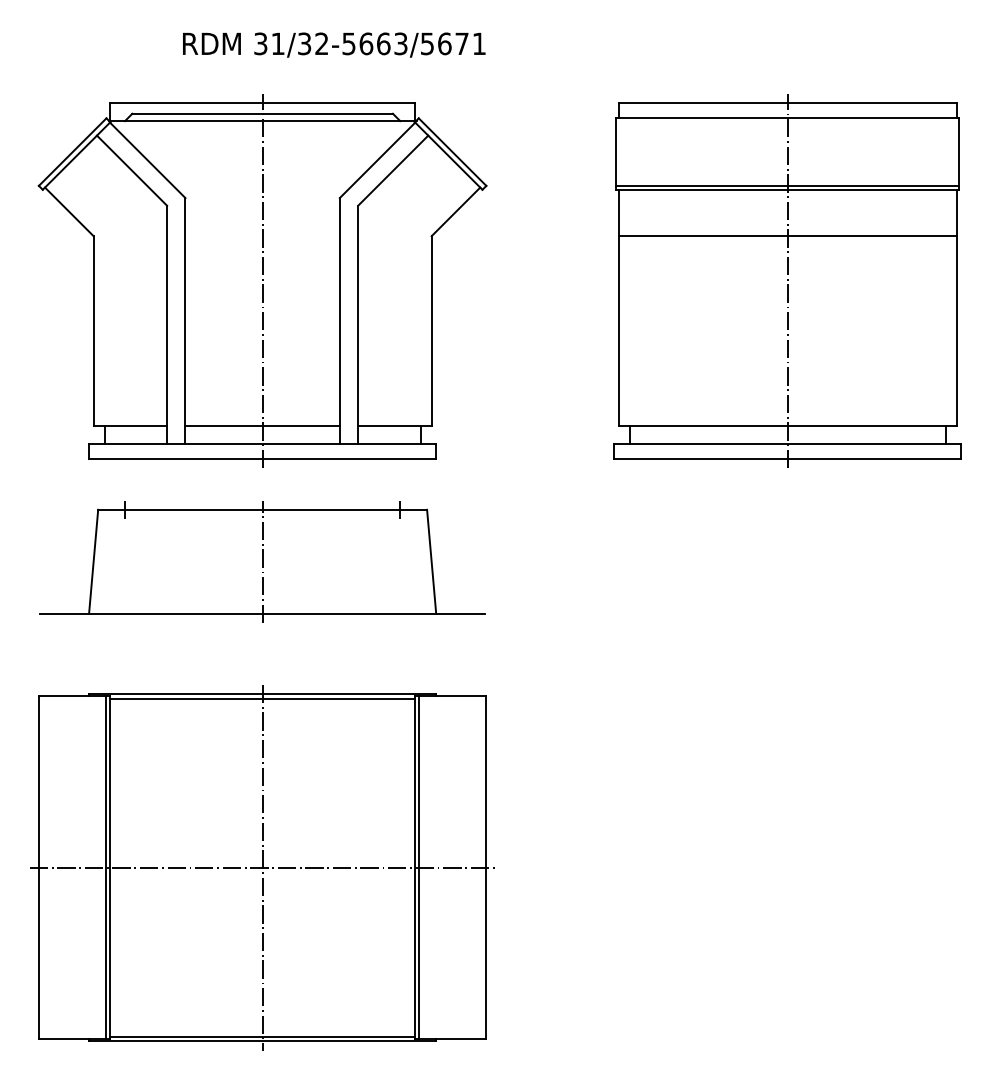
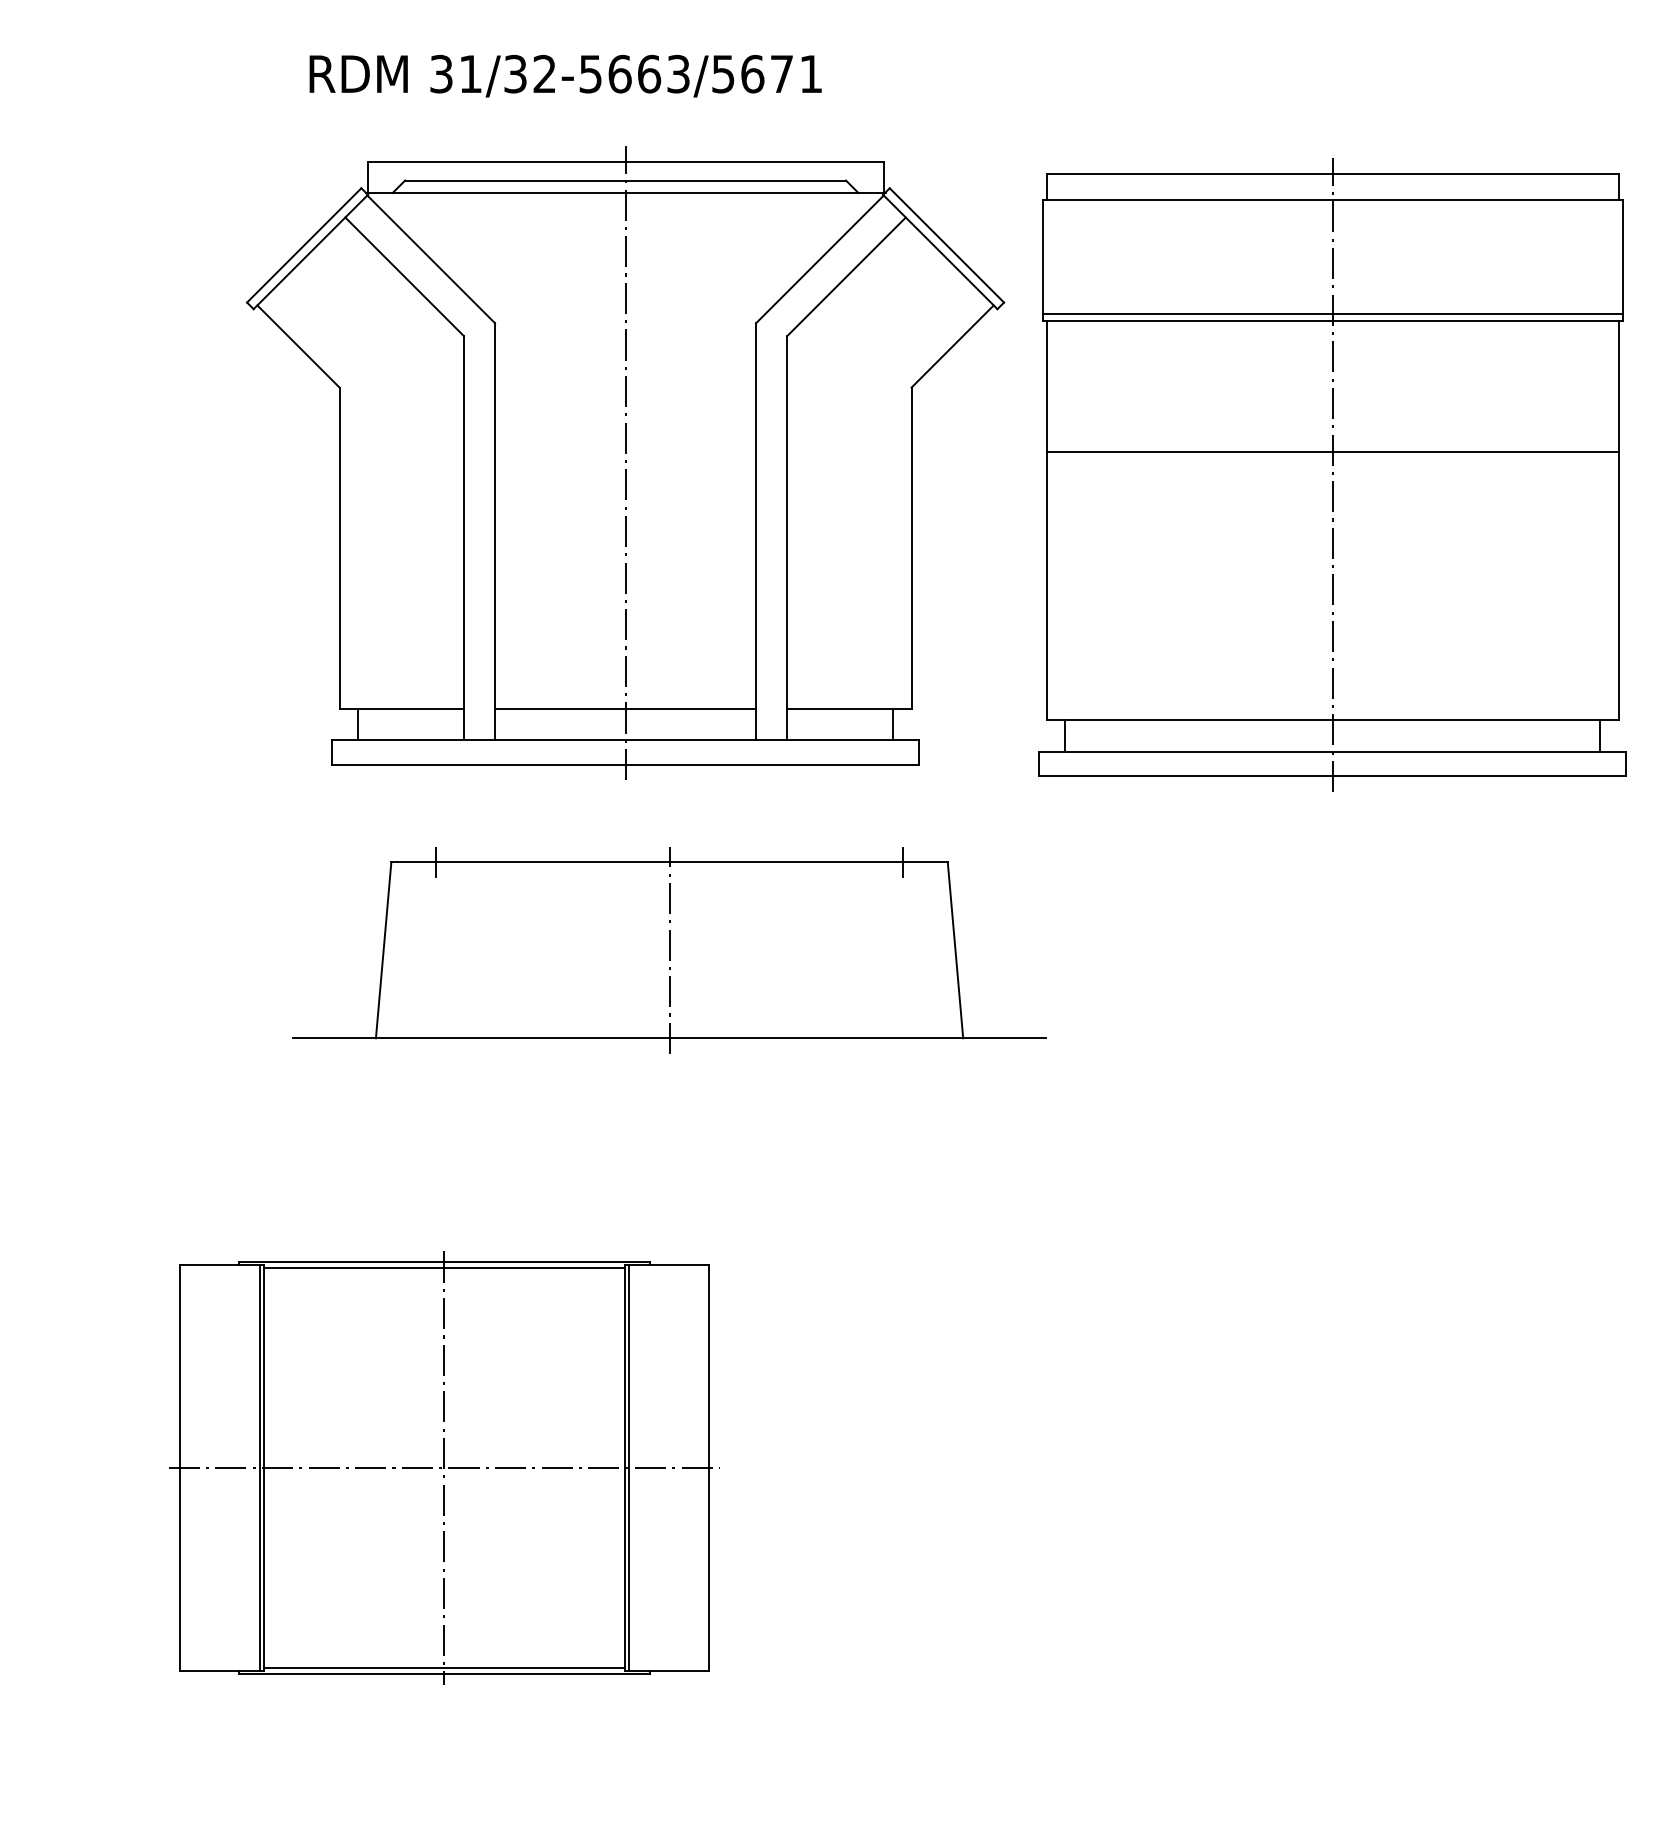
line: (787, 236) -> (1332, 452), moved
part: (262, 280) -> (625, 462), moved
part: (262, 561) -> (669, 949), moved
part: (262, 867) -> (444, 1467), size x0.7

